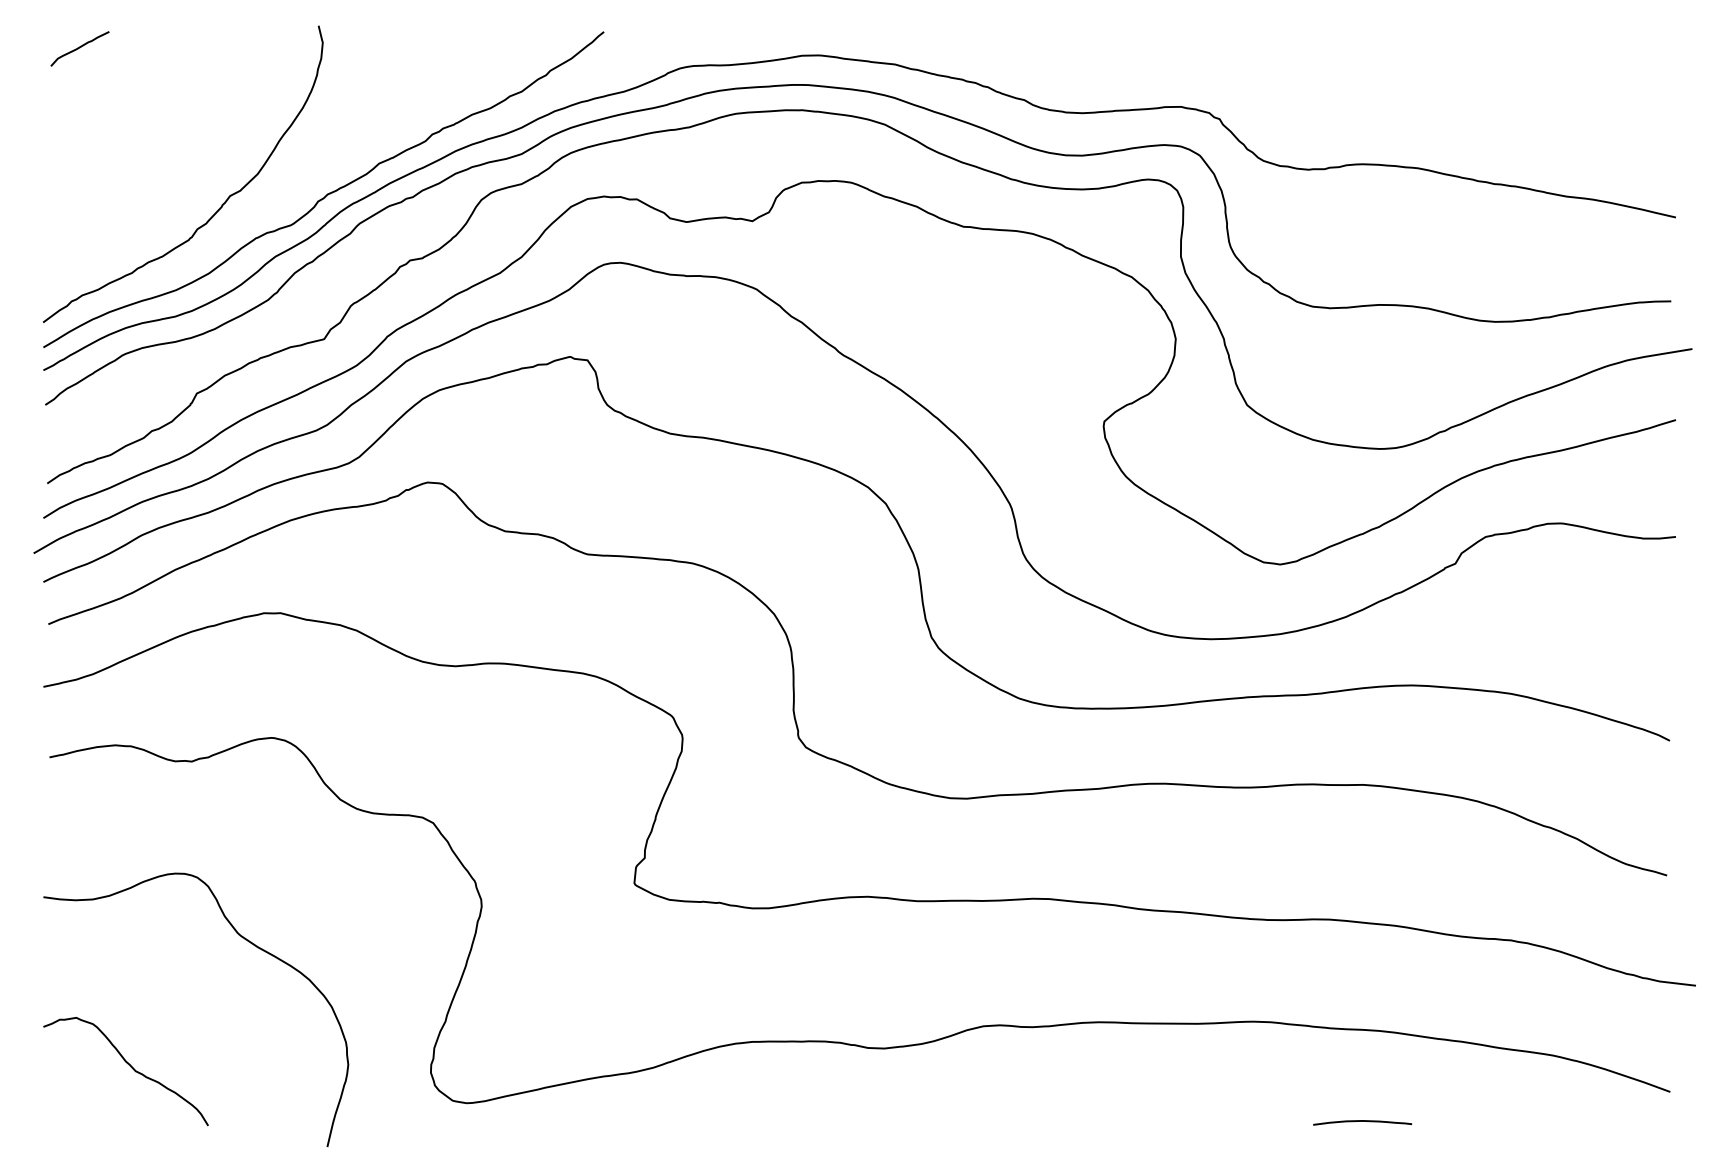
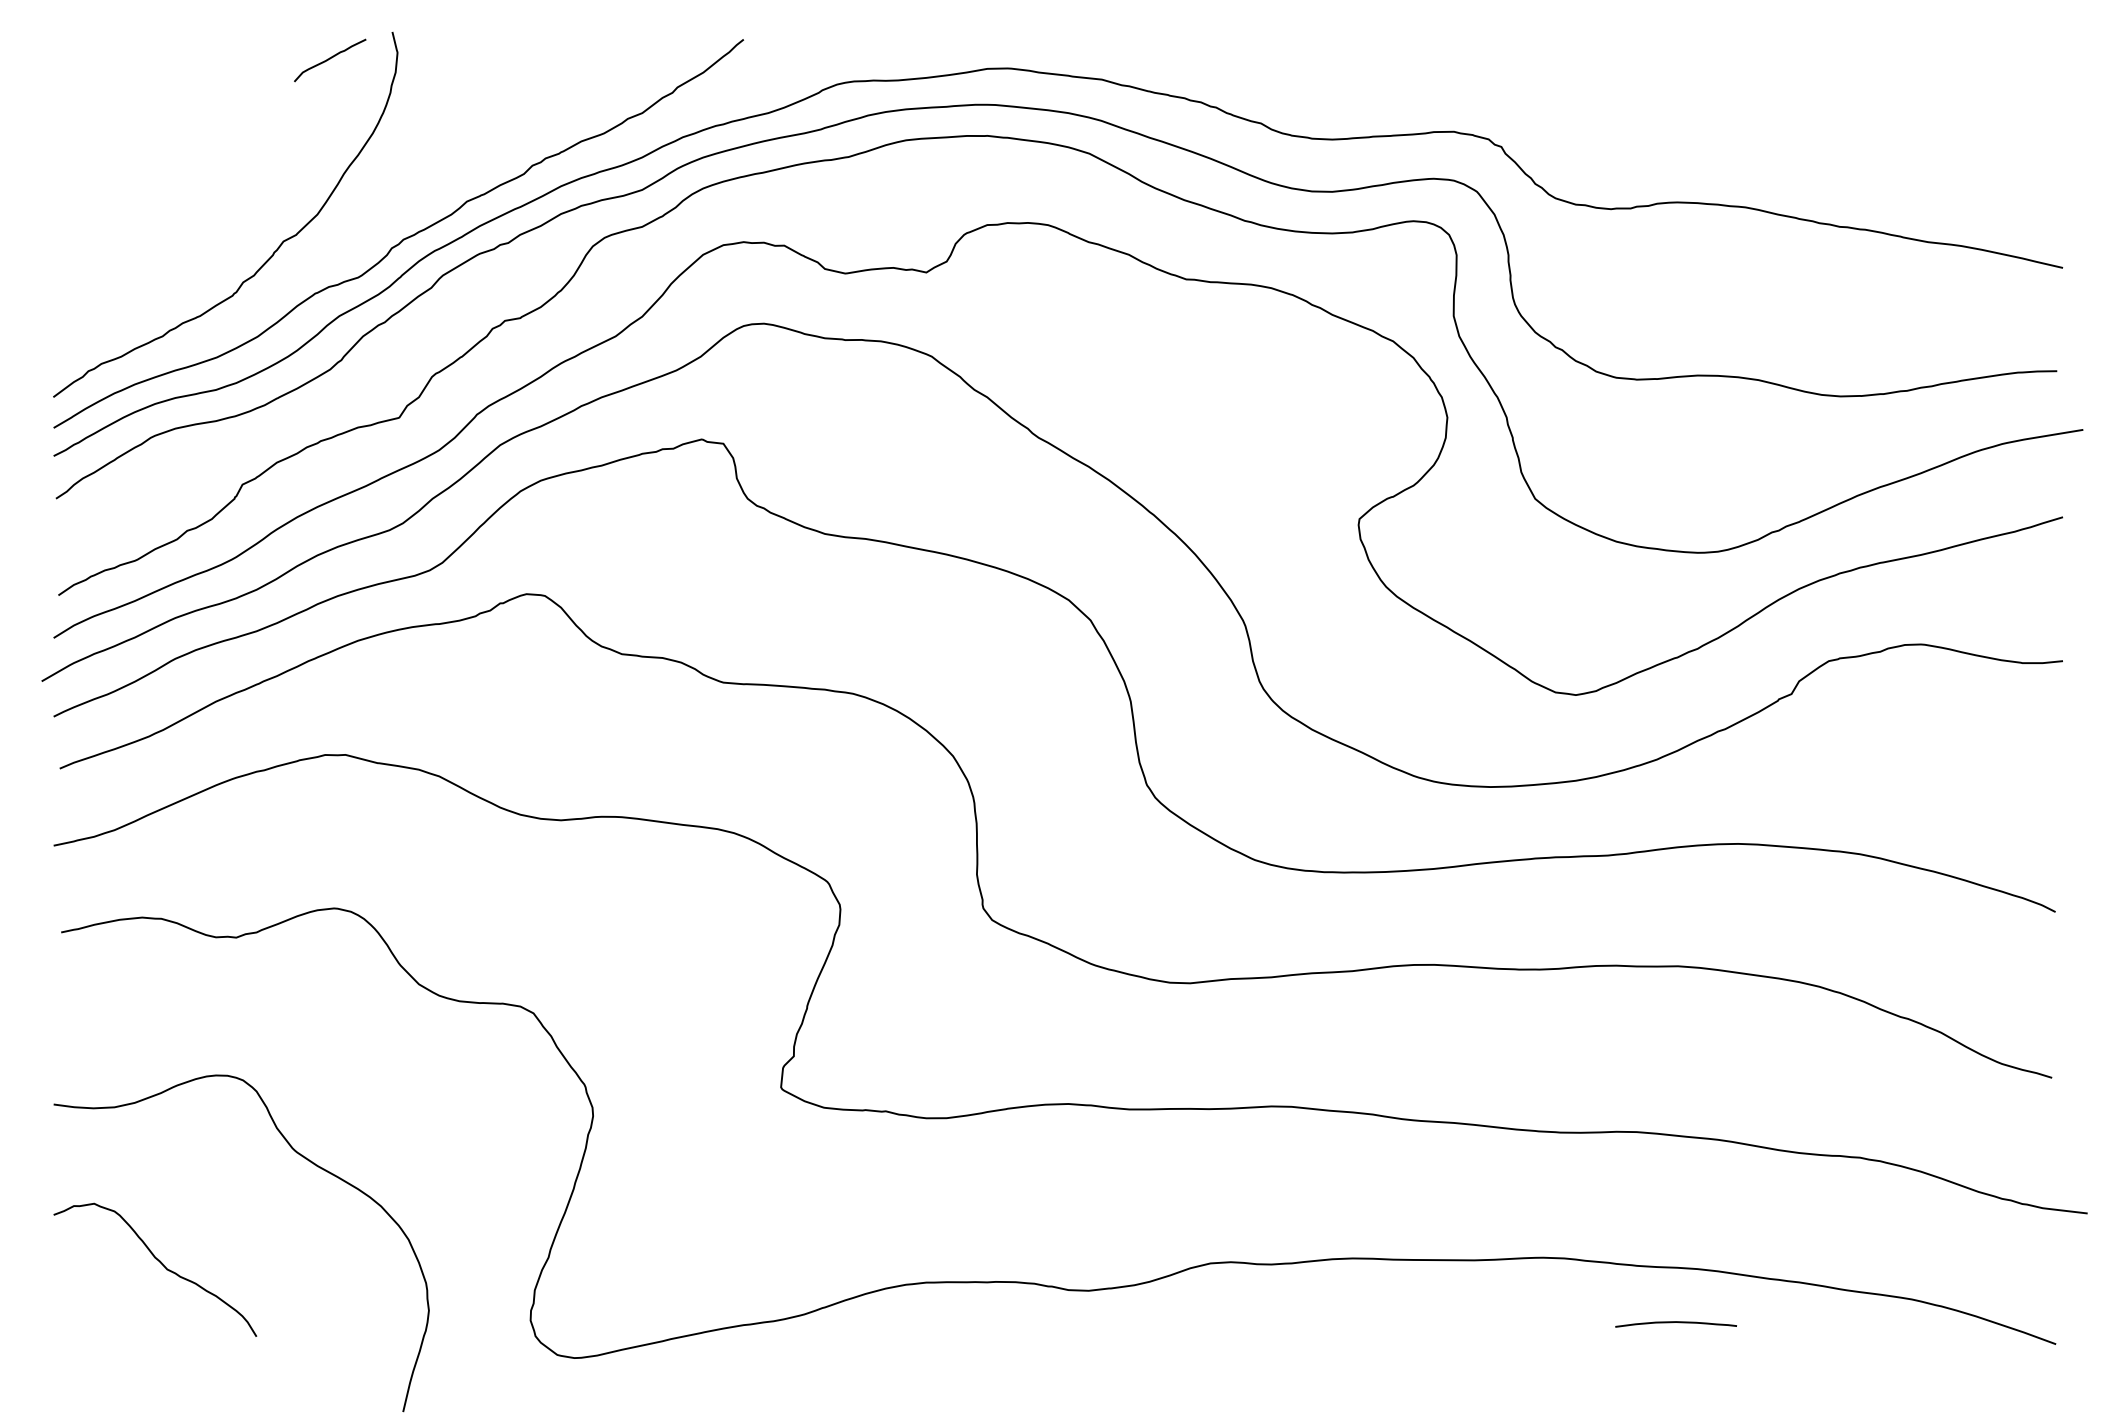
curve: (79, 48) -> (329, 59), moved
curve: (130, 1067) -> (160, 1264), moved
curve: (1362, 1121) -> (1675, 1322), moved

